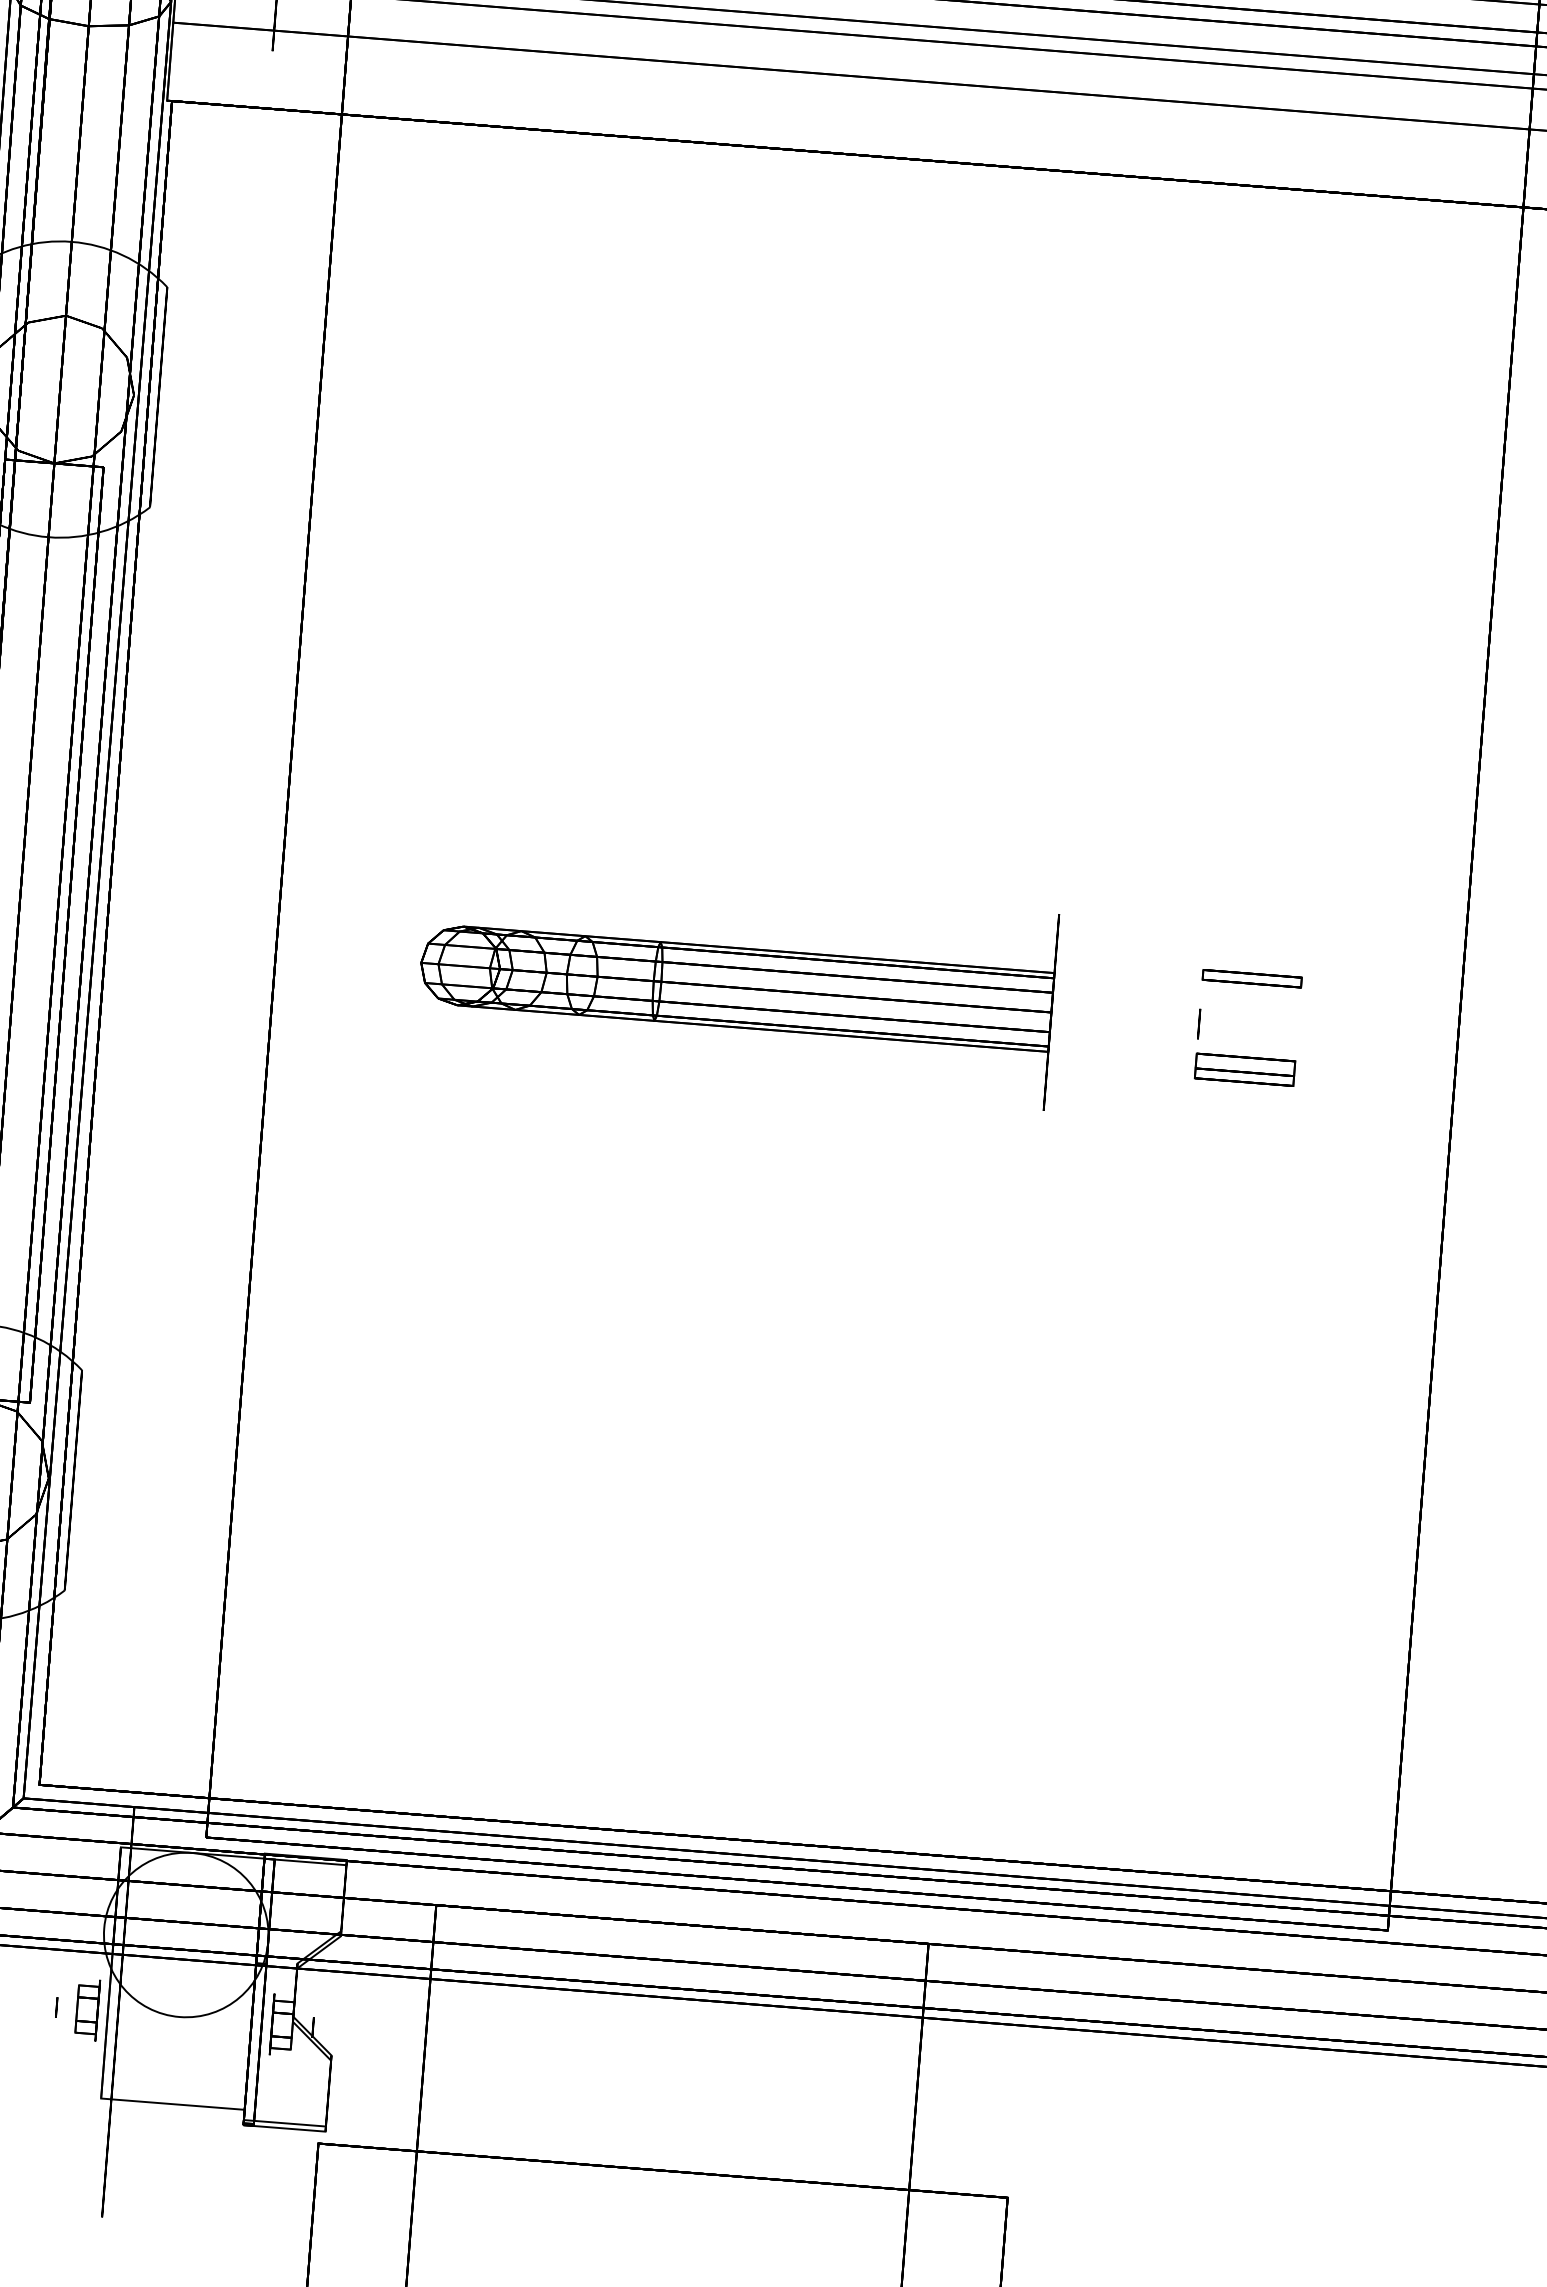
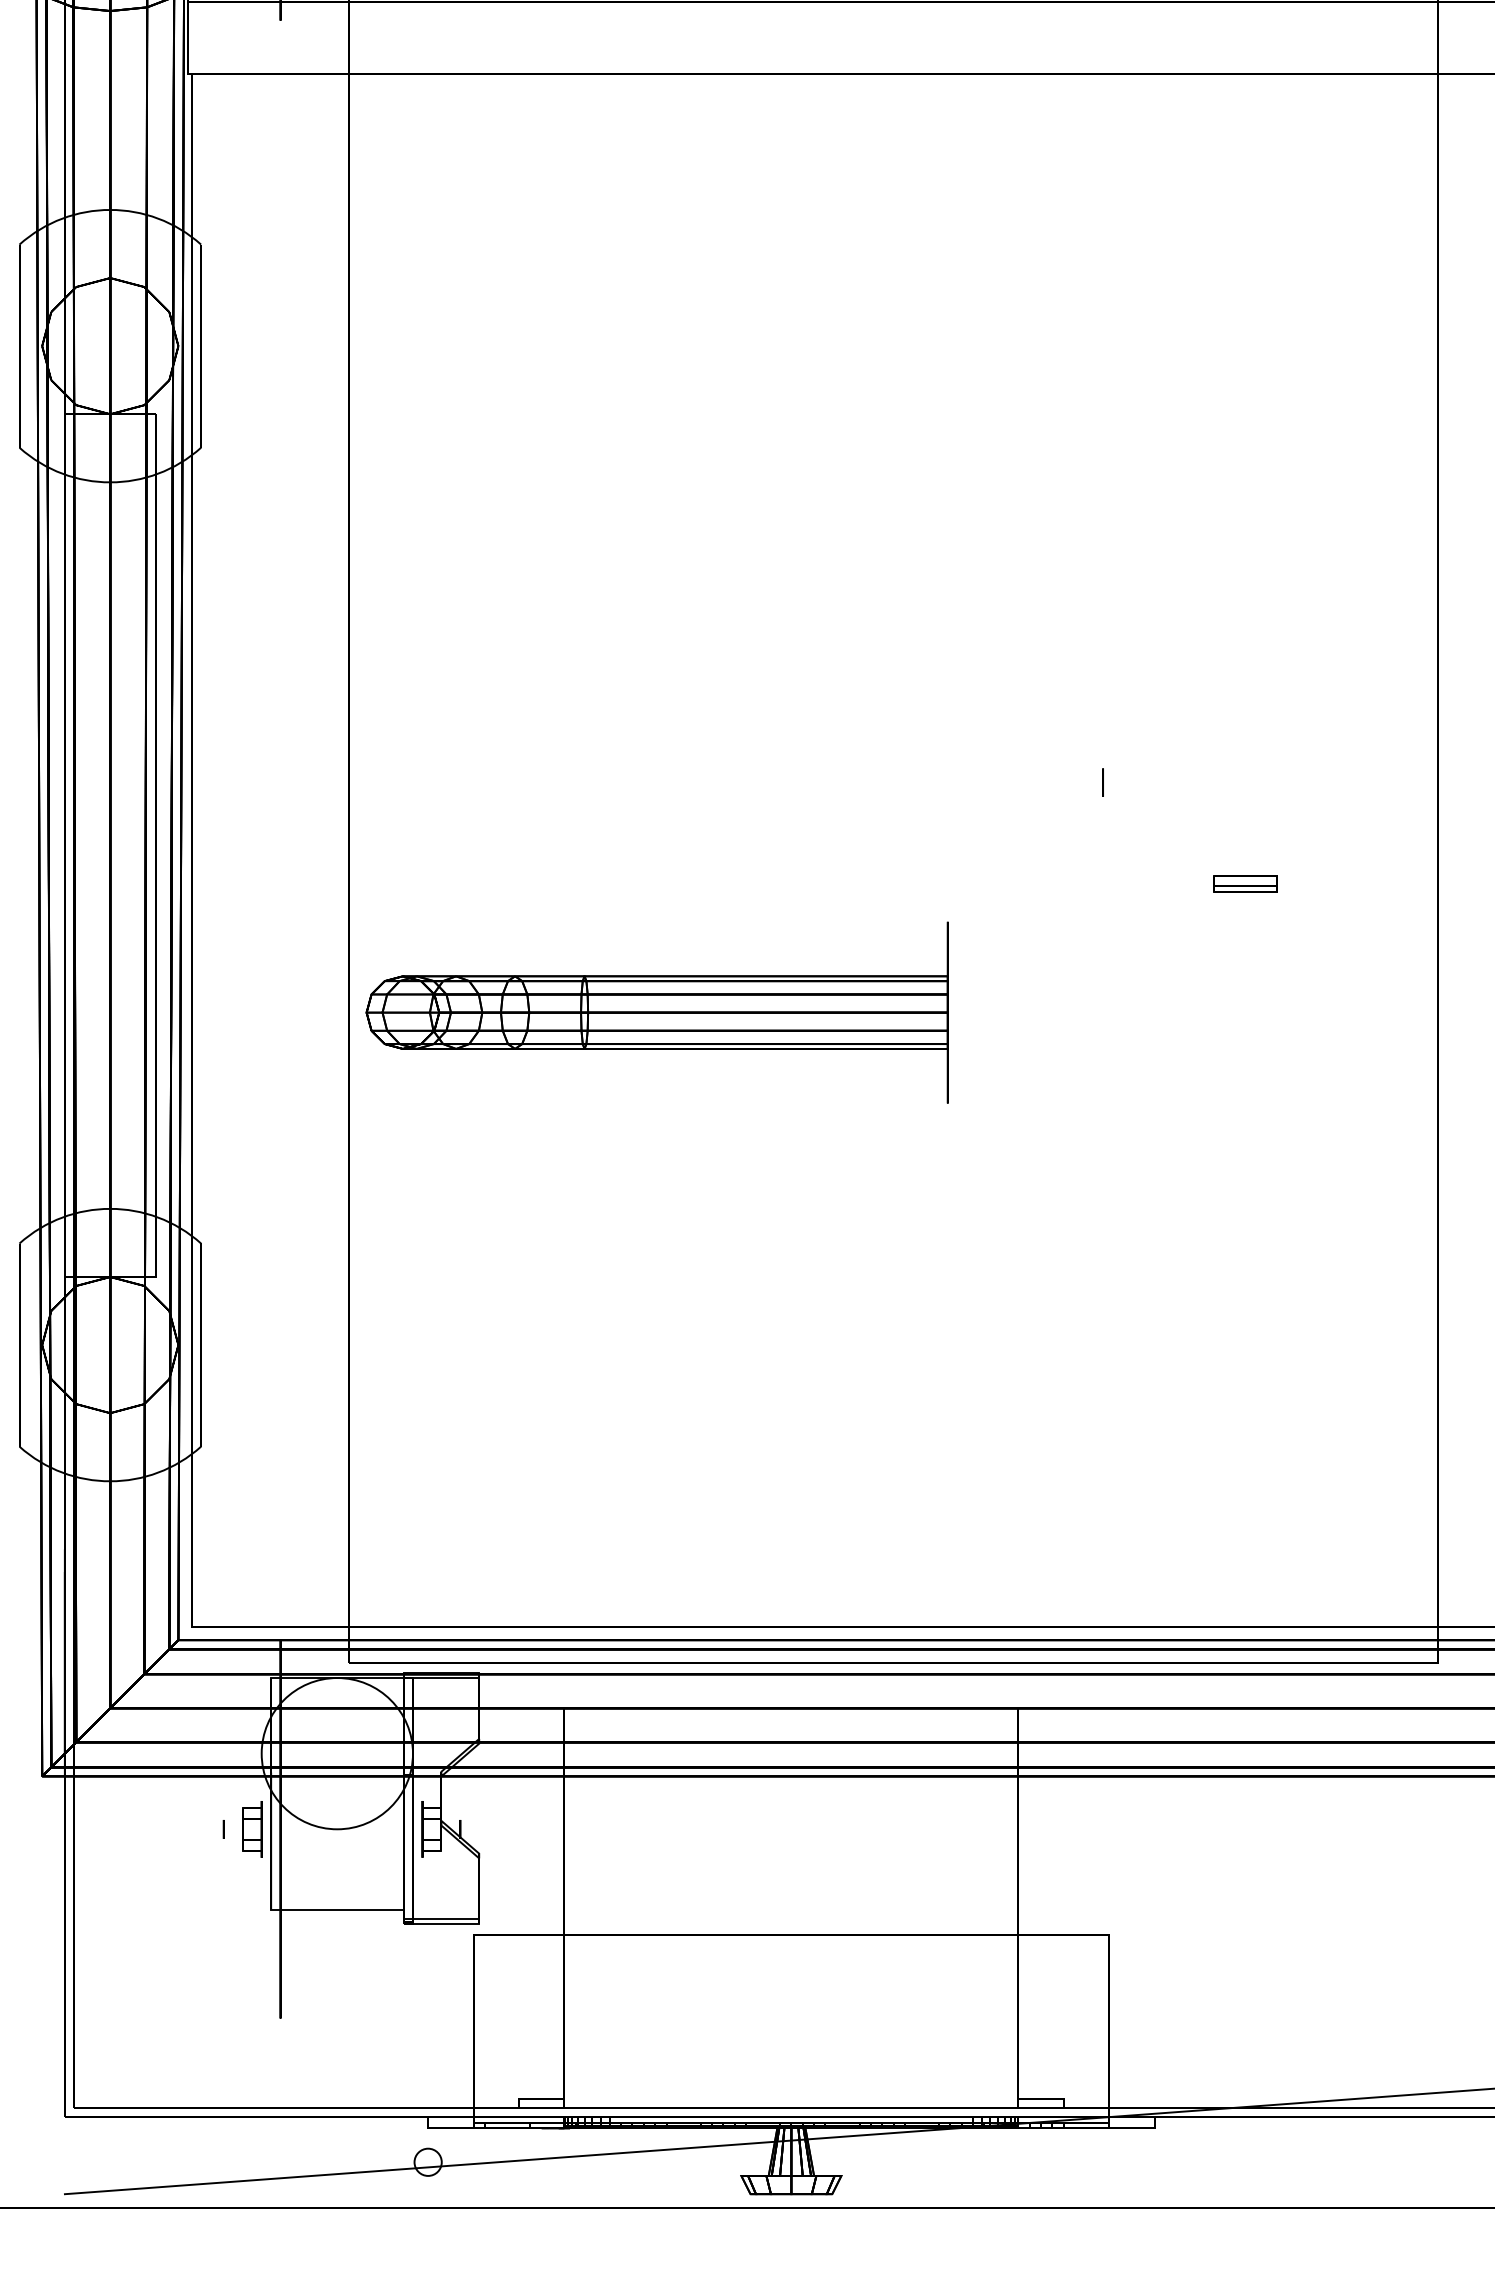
part: (1252, 979) -> (1245, 800), removed
part: (735, 987) -> (656, 1012), moved
circle: (1198, 1023) -> (1102, 782), moved
part: (1245, 1070) -> (1245, 884), size x0.7

